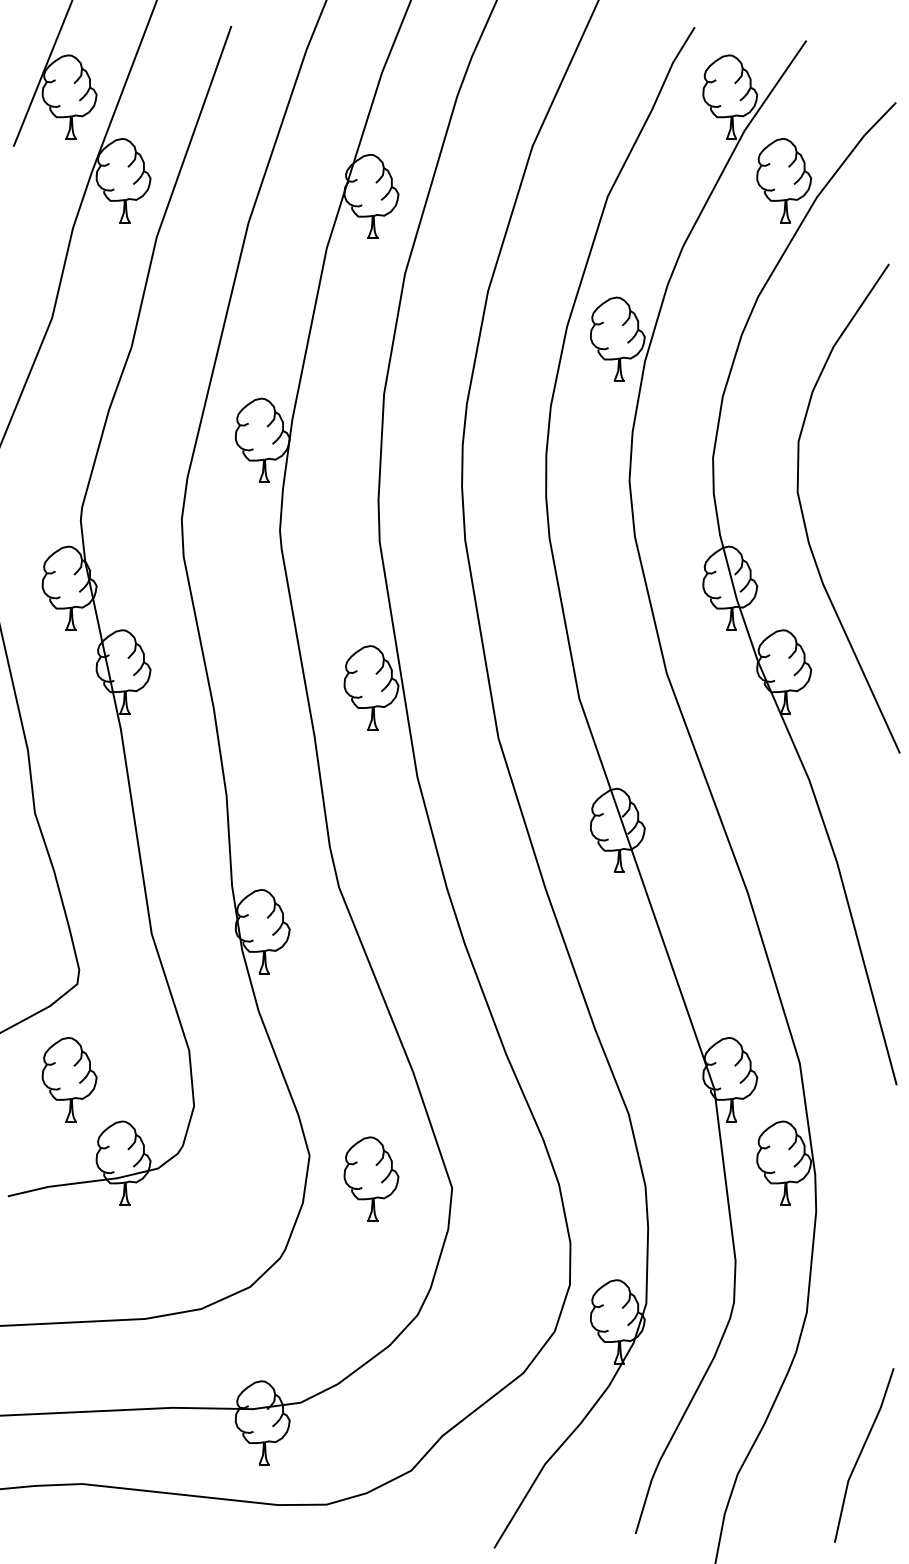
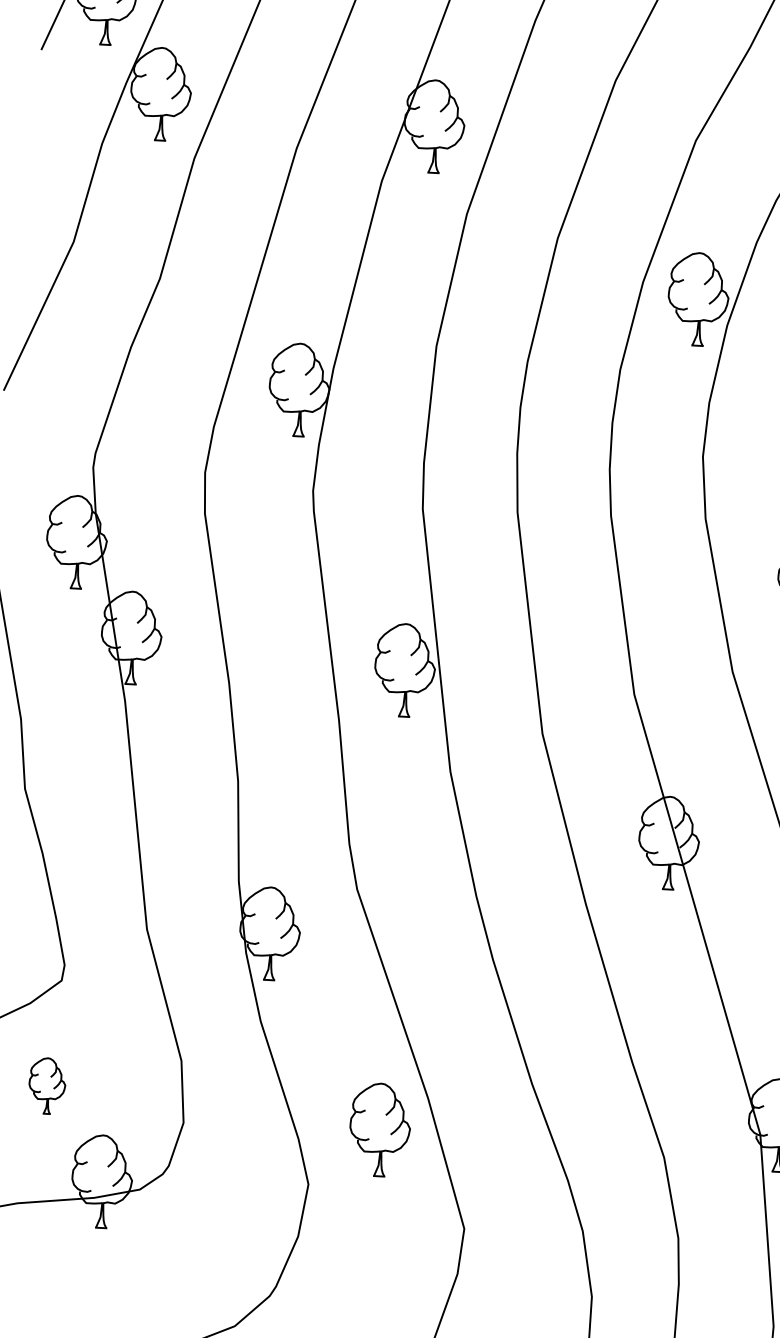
part: (69, 1079) -> (47, 1085), size x0.6
part: (371, 1178) -> (380, 1129), moved

